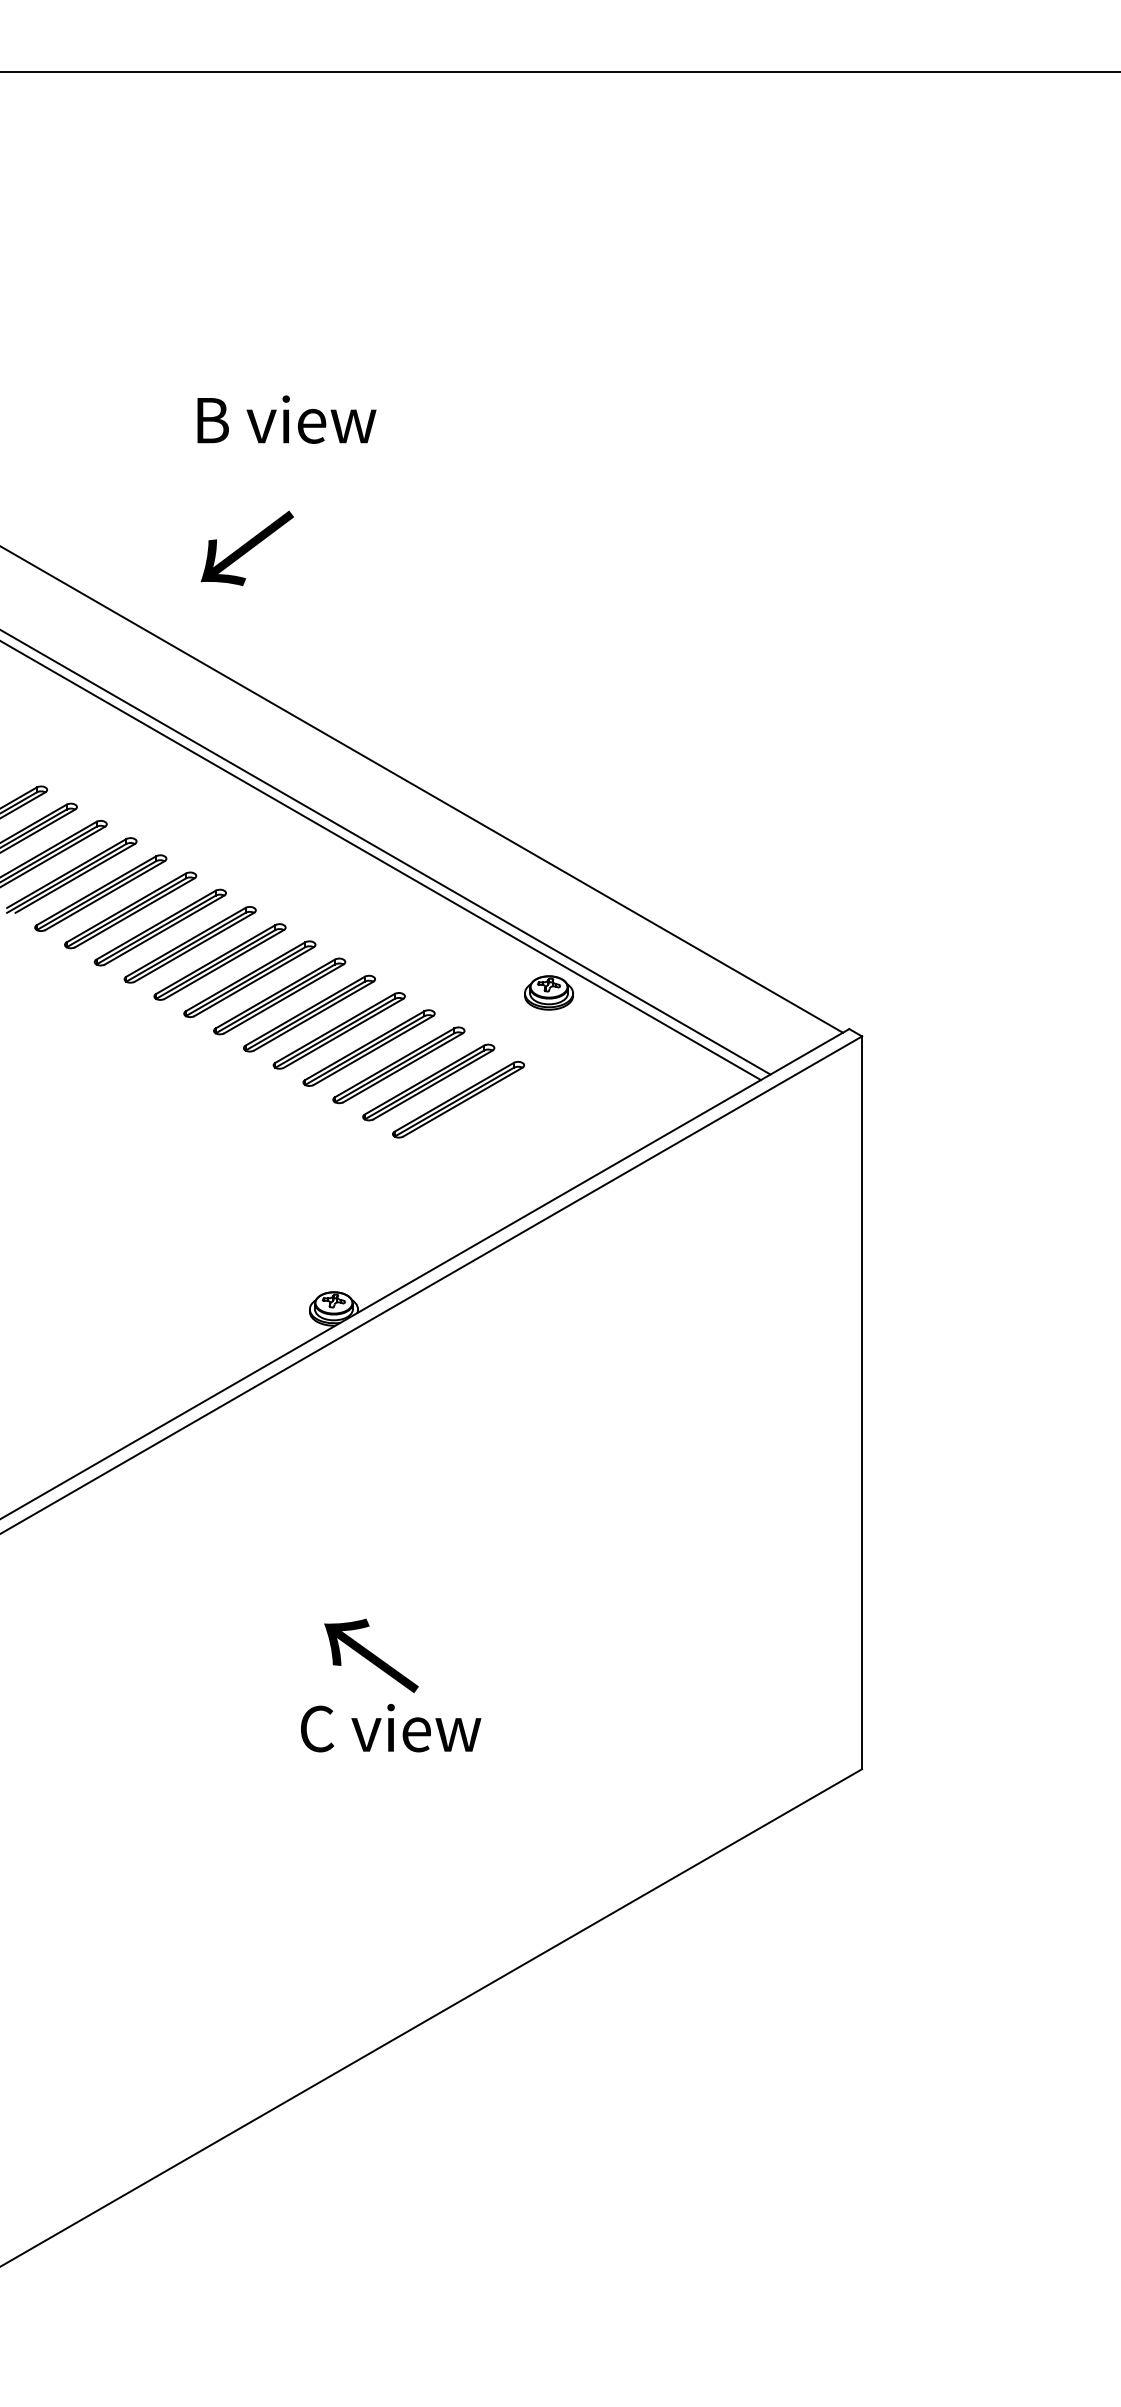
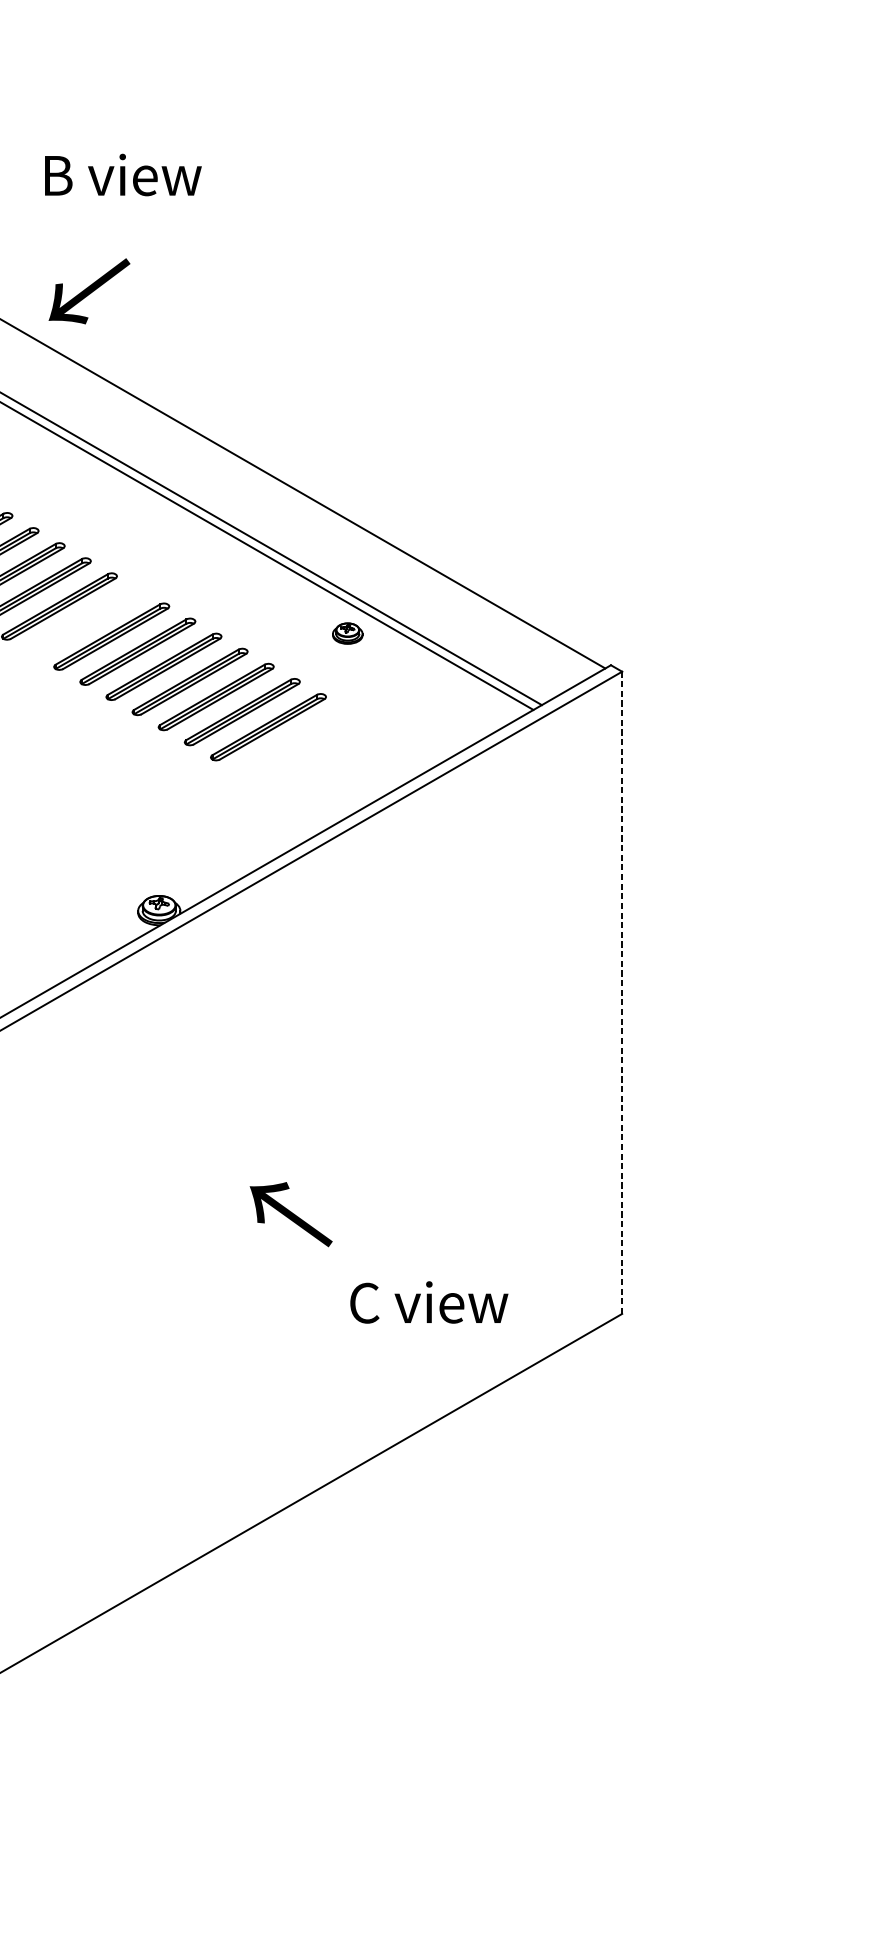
text: (286, 419) -> (122, 174), moved
text: (246, 548) -> (88, 291), moved
part: (249, 979) -> (85, 621), removed
part: (548, 992) -> (347, 633), size x0.7
line: (862, 1402) -> (622, 992), solid -> dashed
text: (371, 1655) -> (291, 1214), moved
text: (391, 1728) -> (429, 1302), moved

